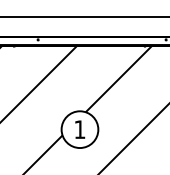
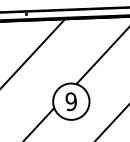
text: (79, 129) -> (70, 101), 1 -> 9

